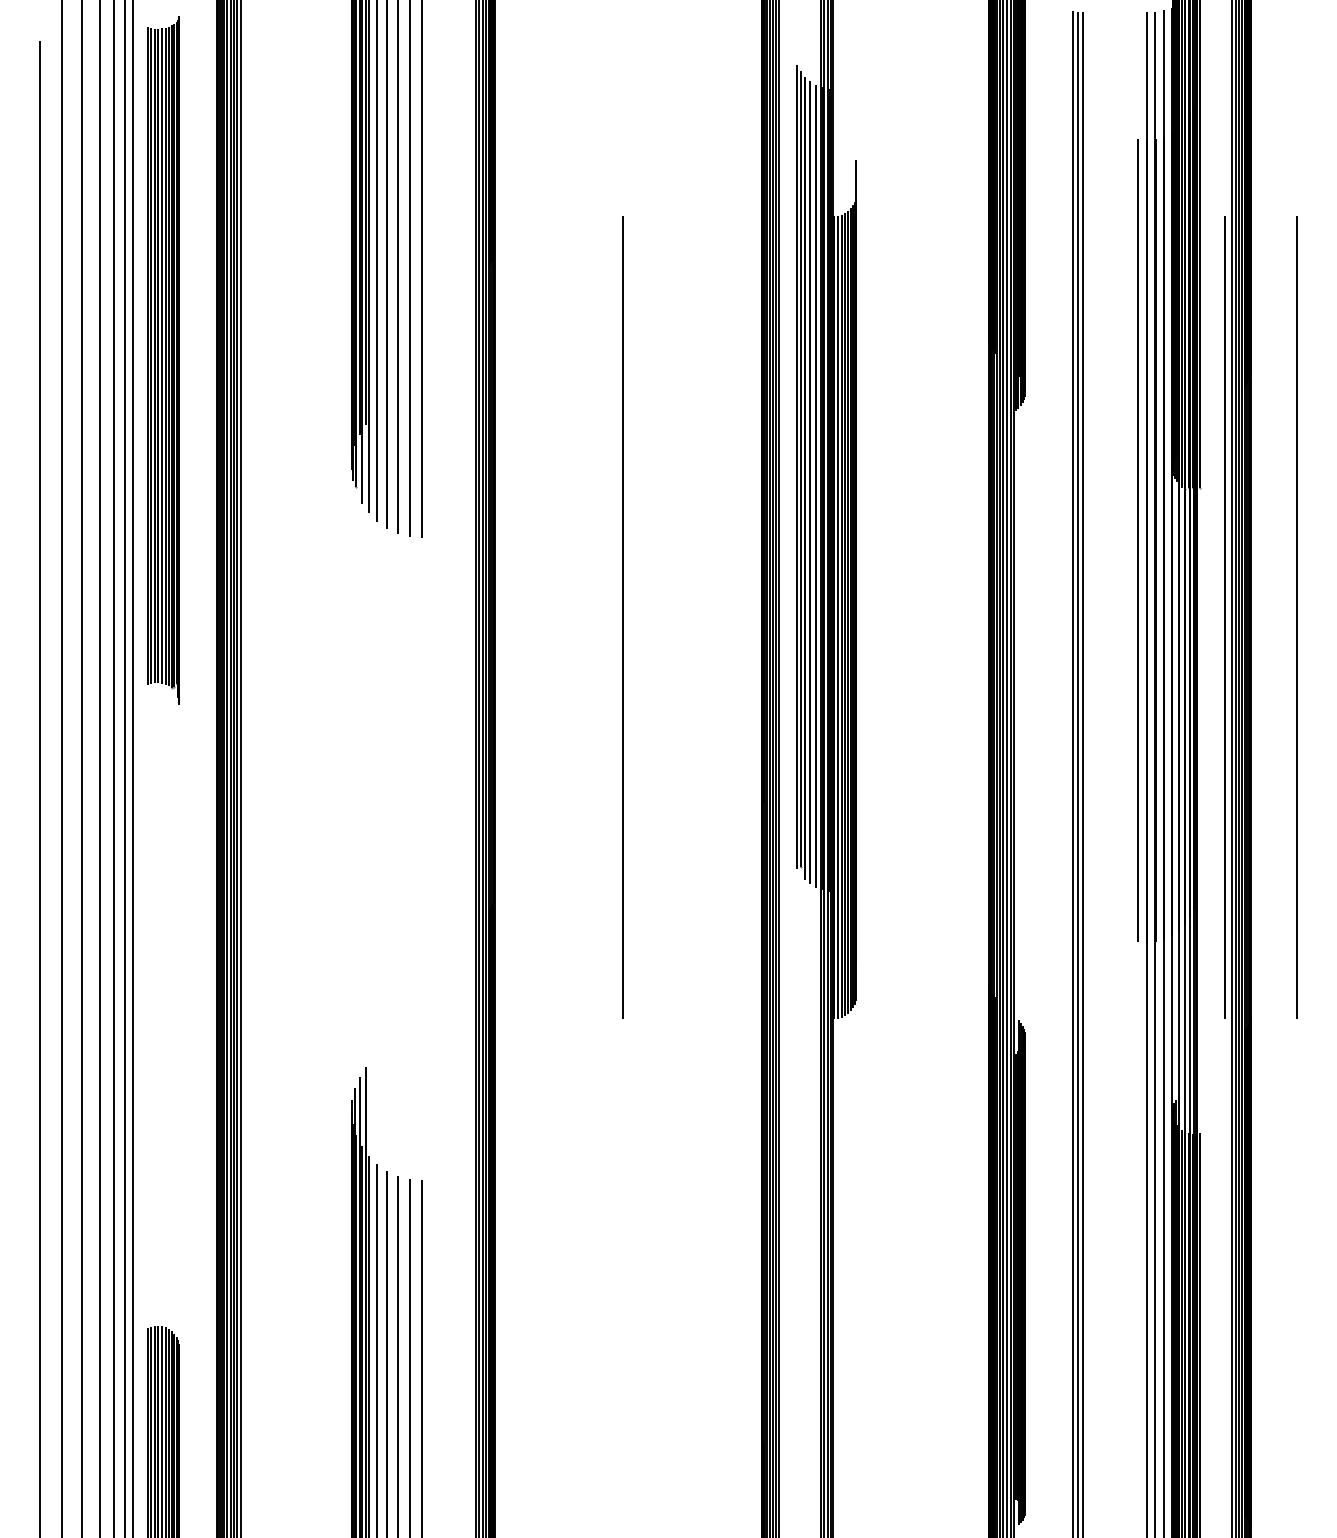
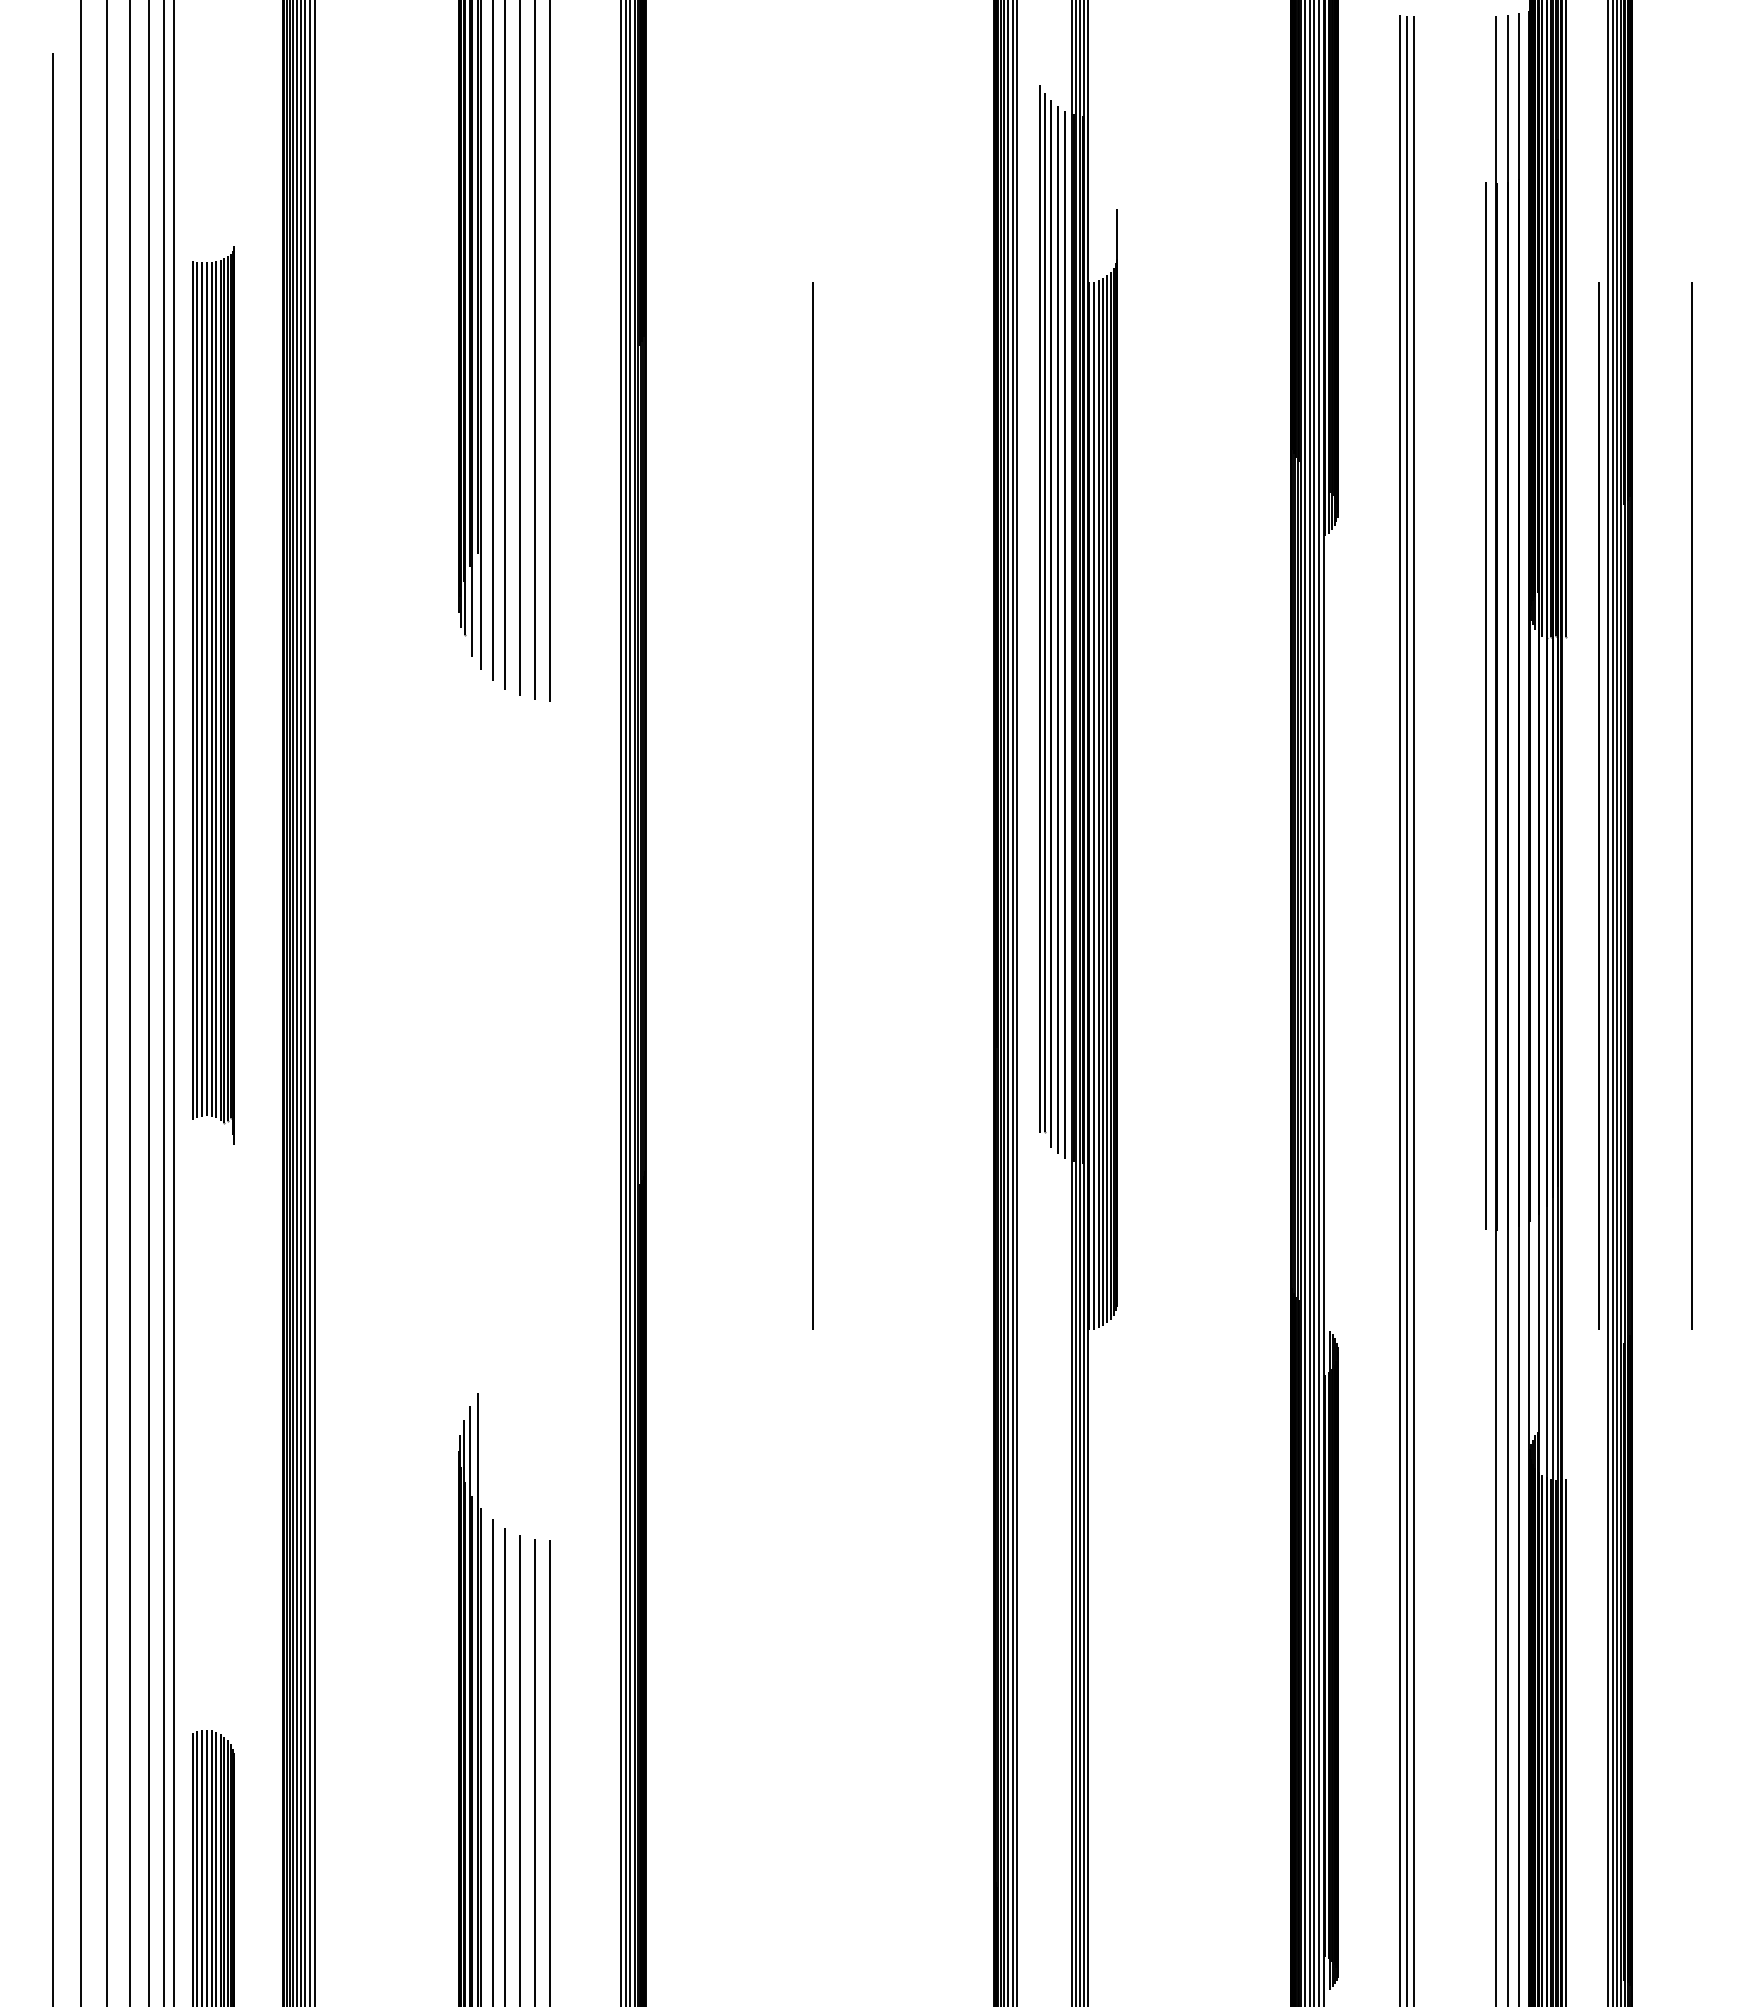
part: (163, 360) -> (213, 695), moved

